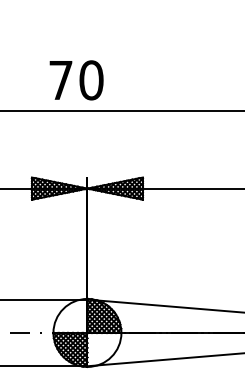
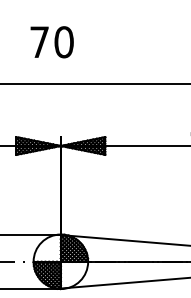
text: (76, 80) -> (52, 42), moved

